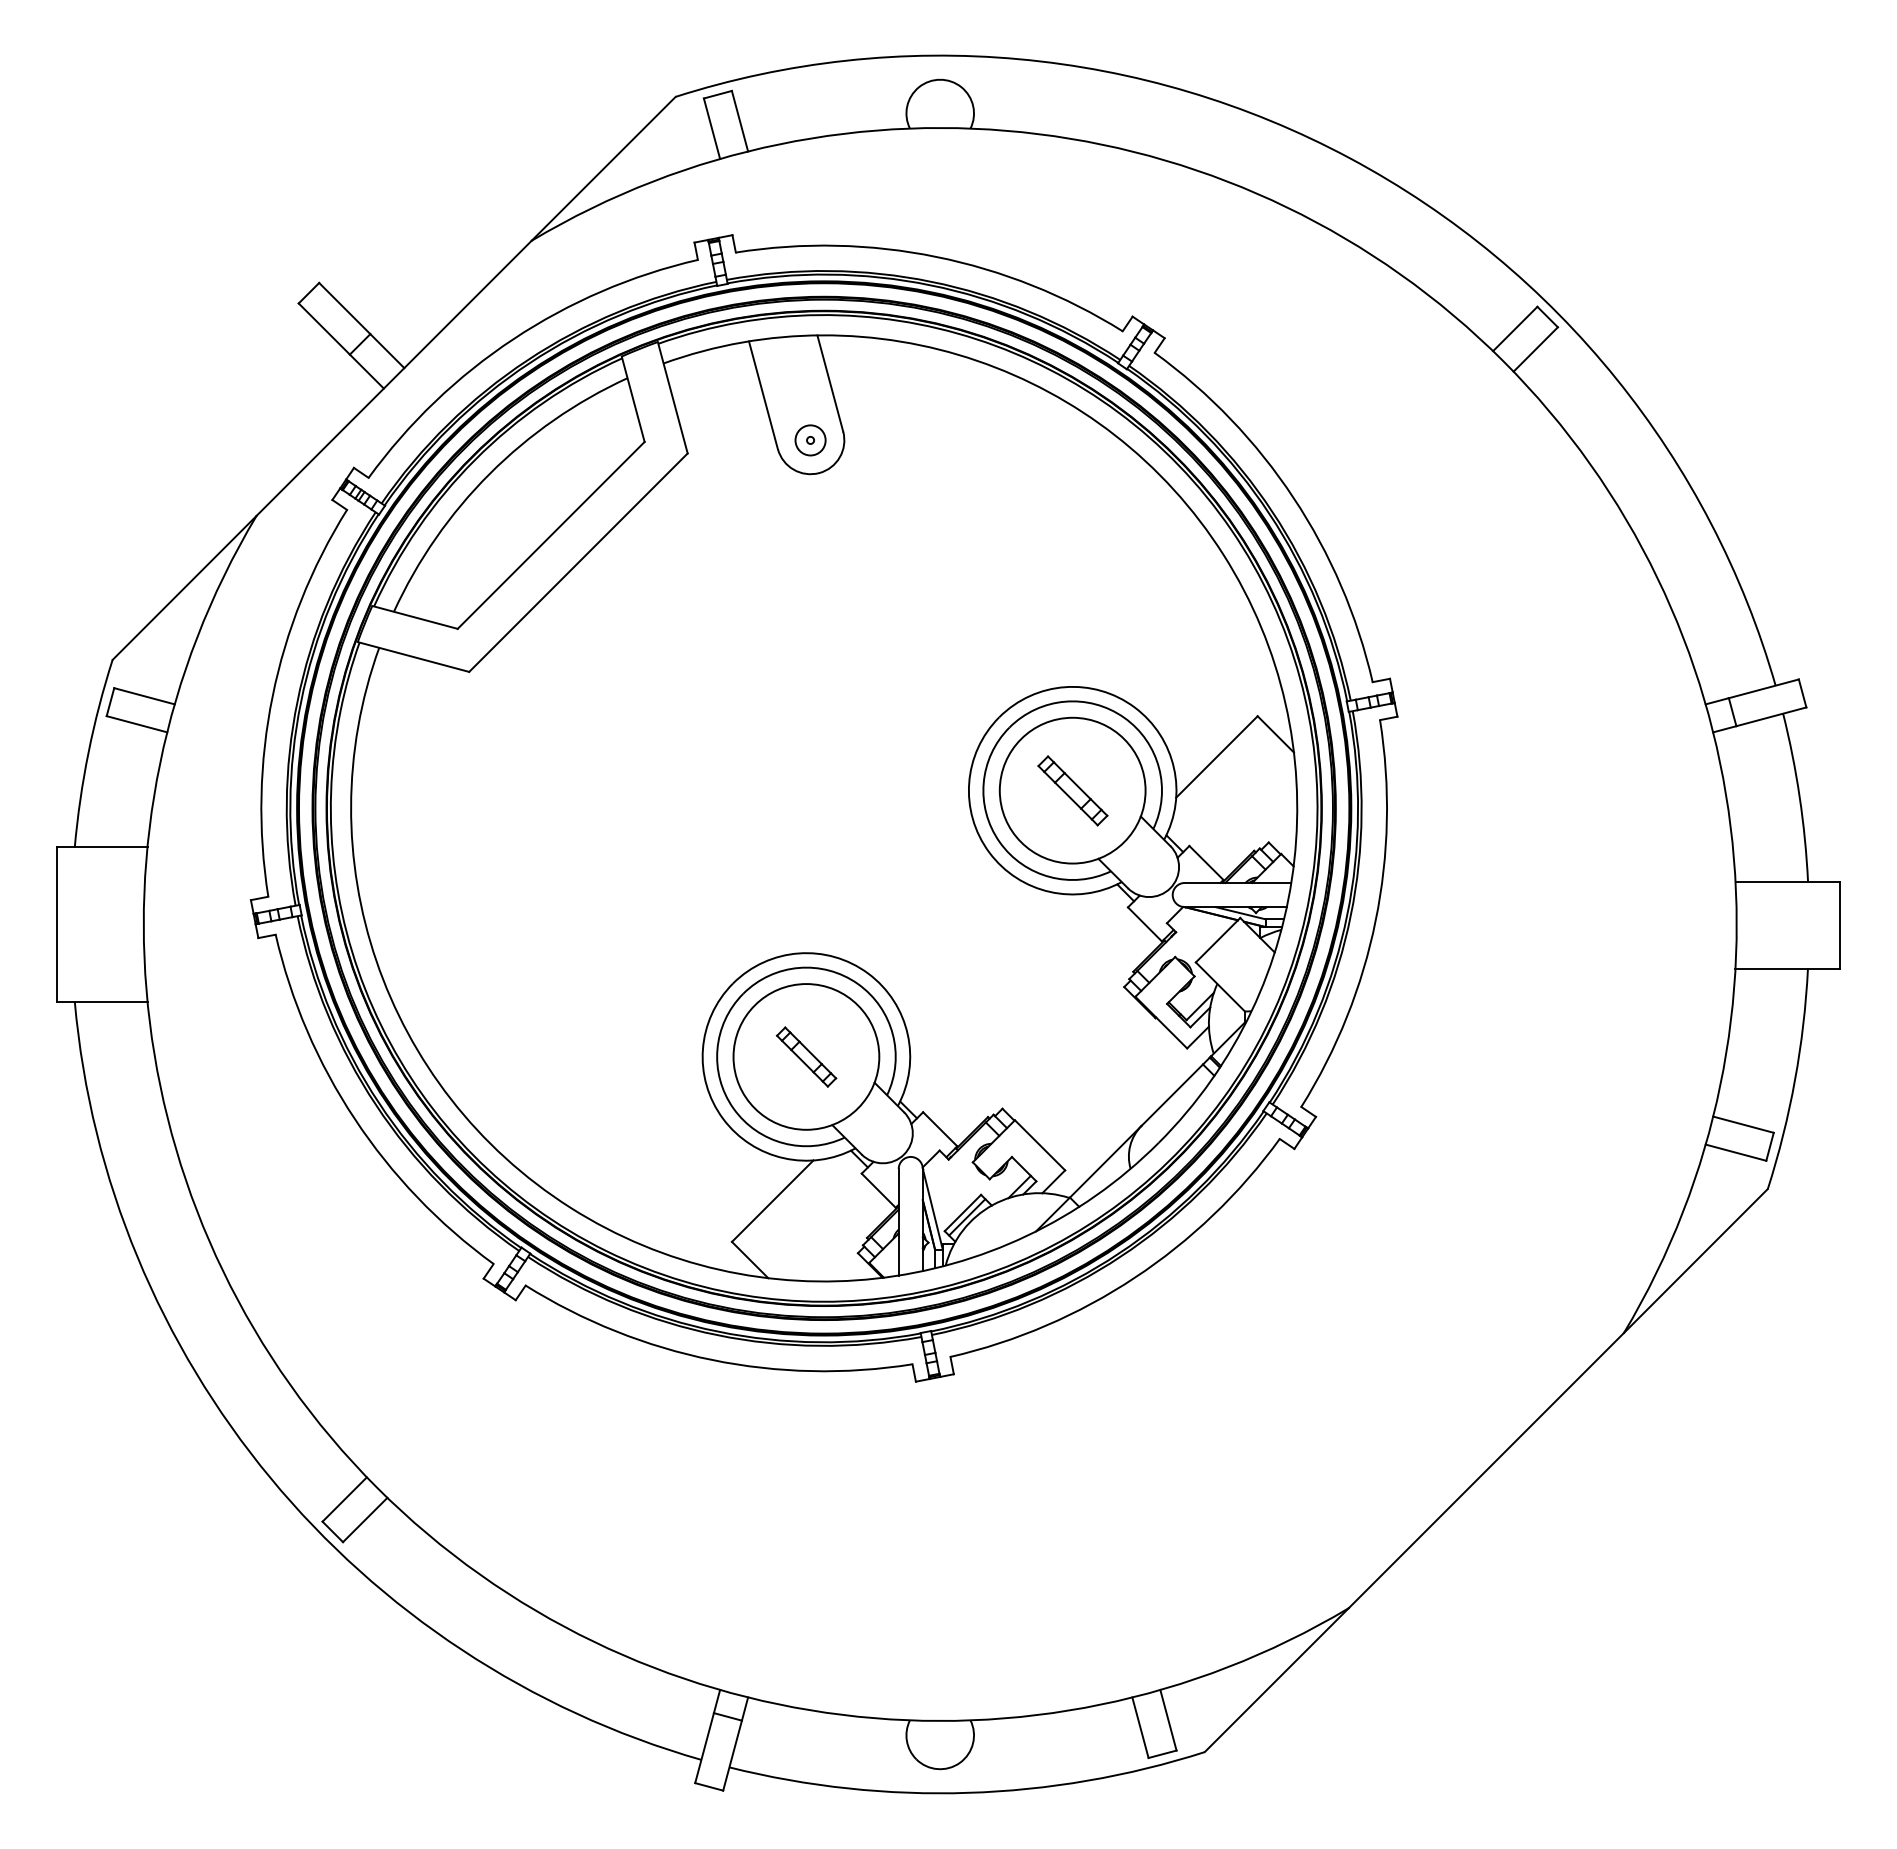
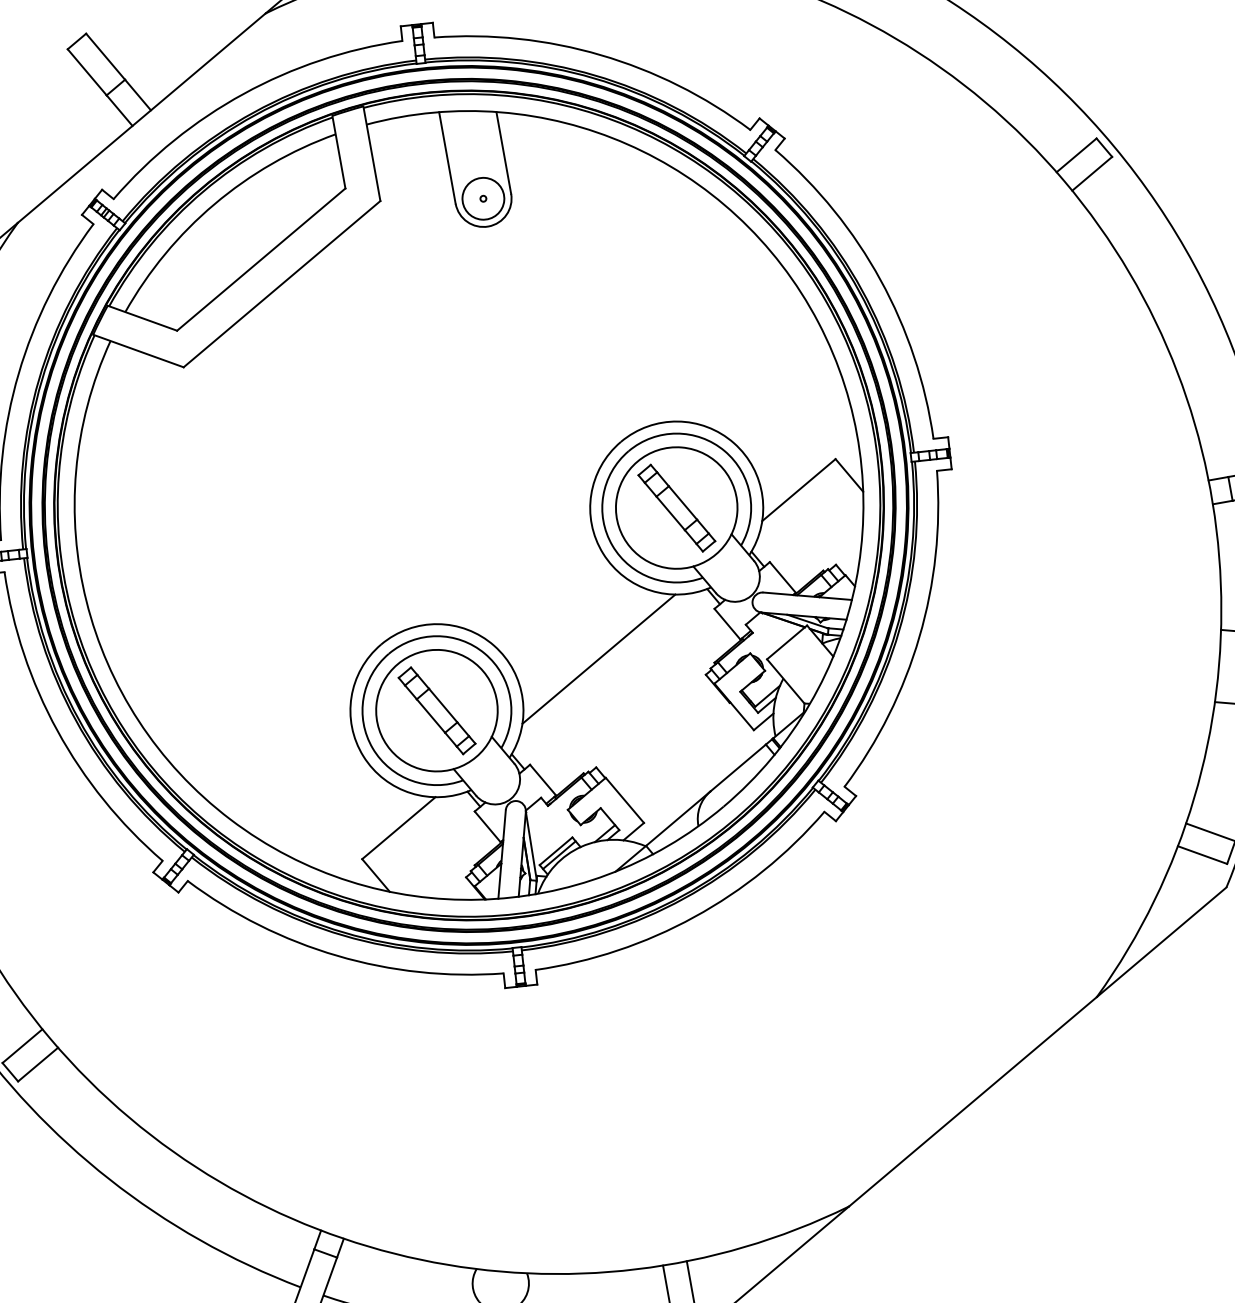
circle: (810, 440) -> (483, 198), size x1.67
part: (1072, 790) -> (676, 507), size x1.43
line: (994, 978) -> (598, 658), added
part: (806, 1056) -> (437, 710), size x1.67

